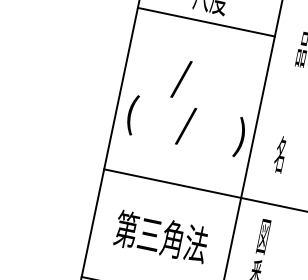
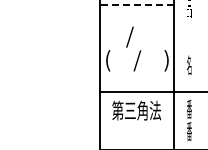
line: (206, 21) -> (136, 4), solid -> dashed
text: (161, 236) -> (136, 110), moved
text: (263, 236) -> (189, 109), 図 -> 番

